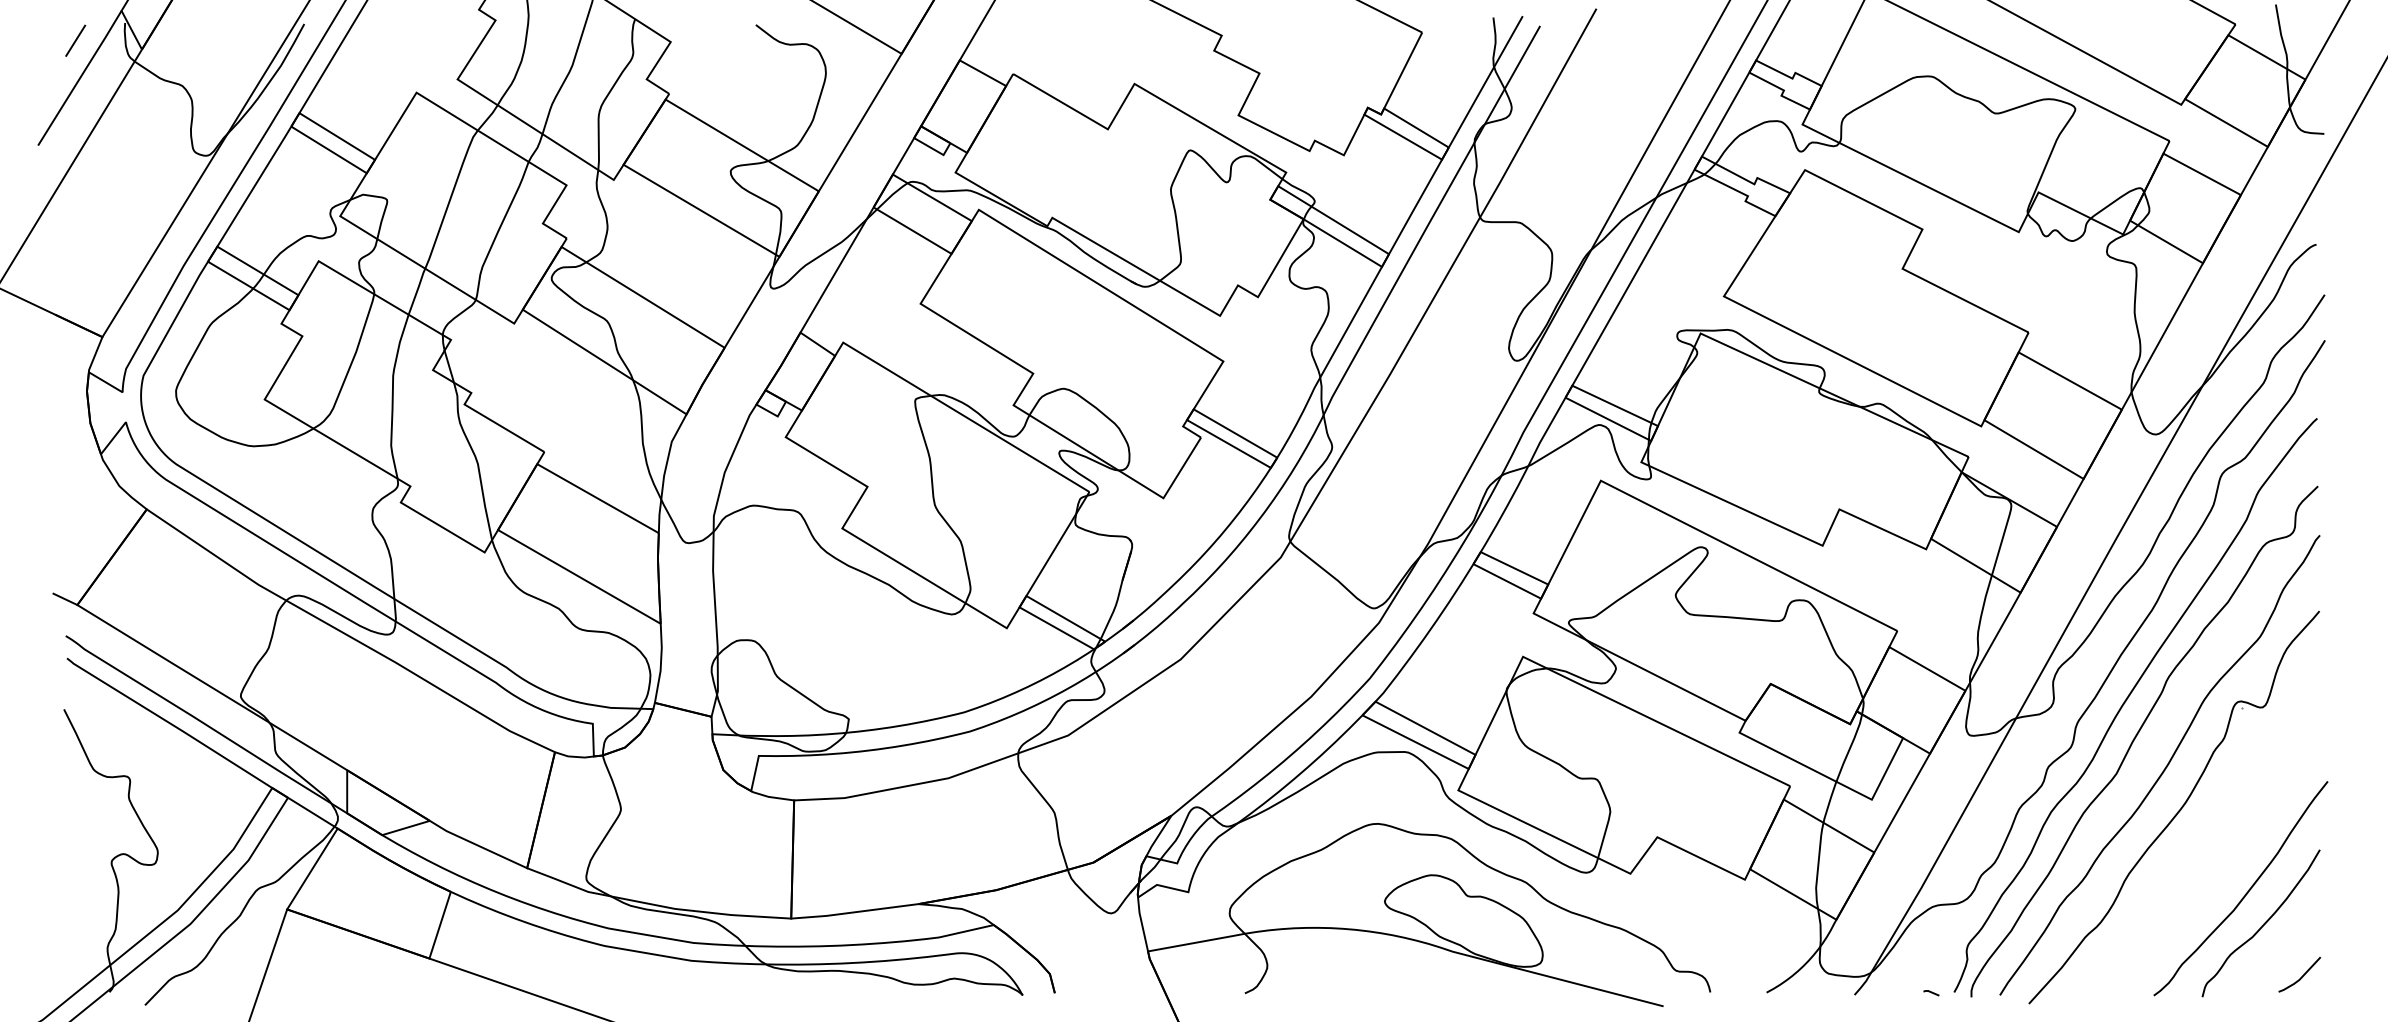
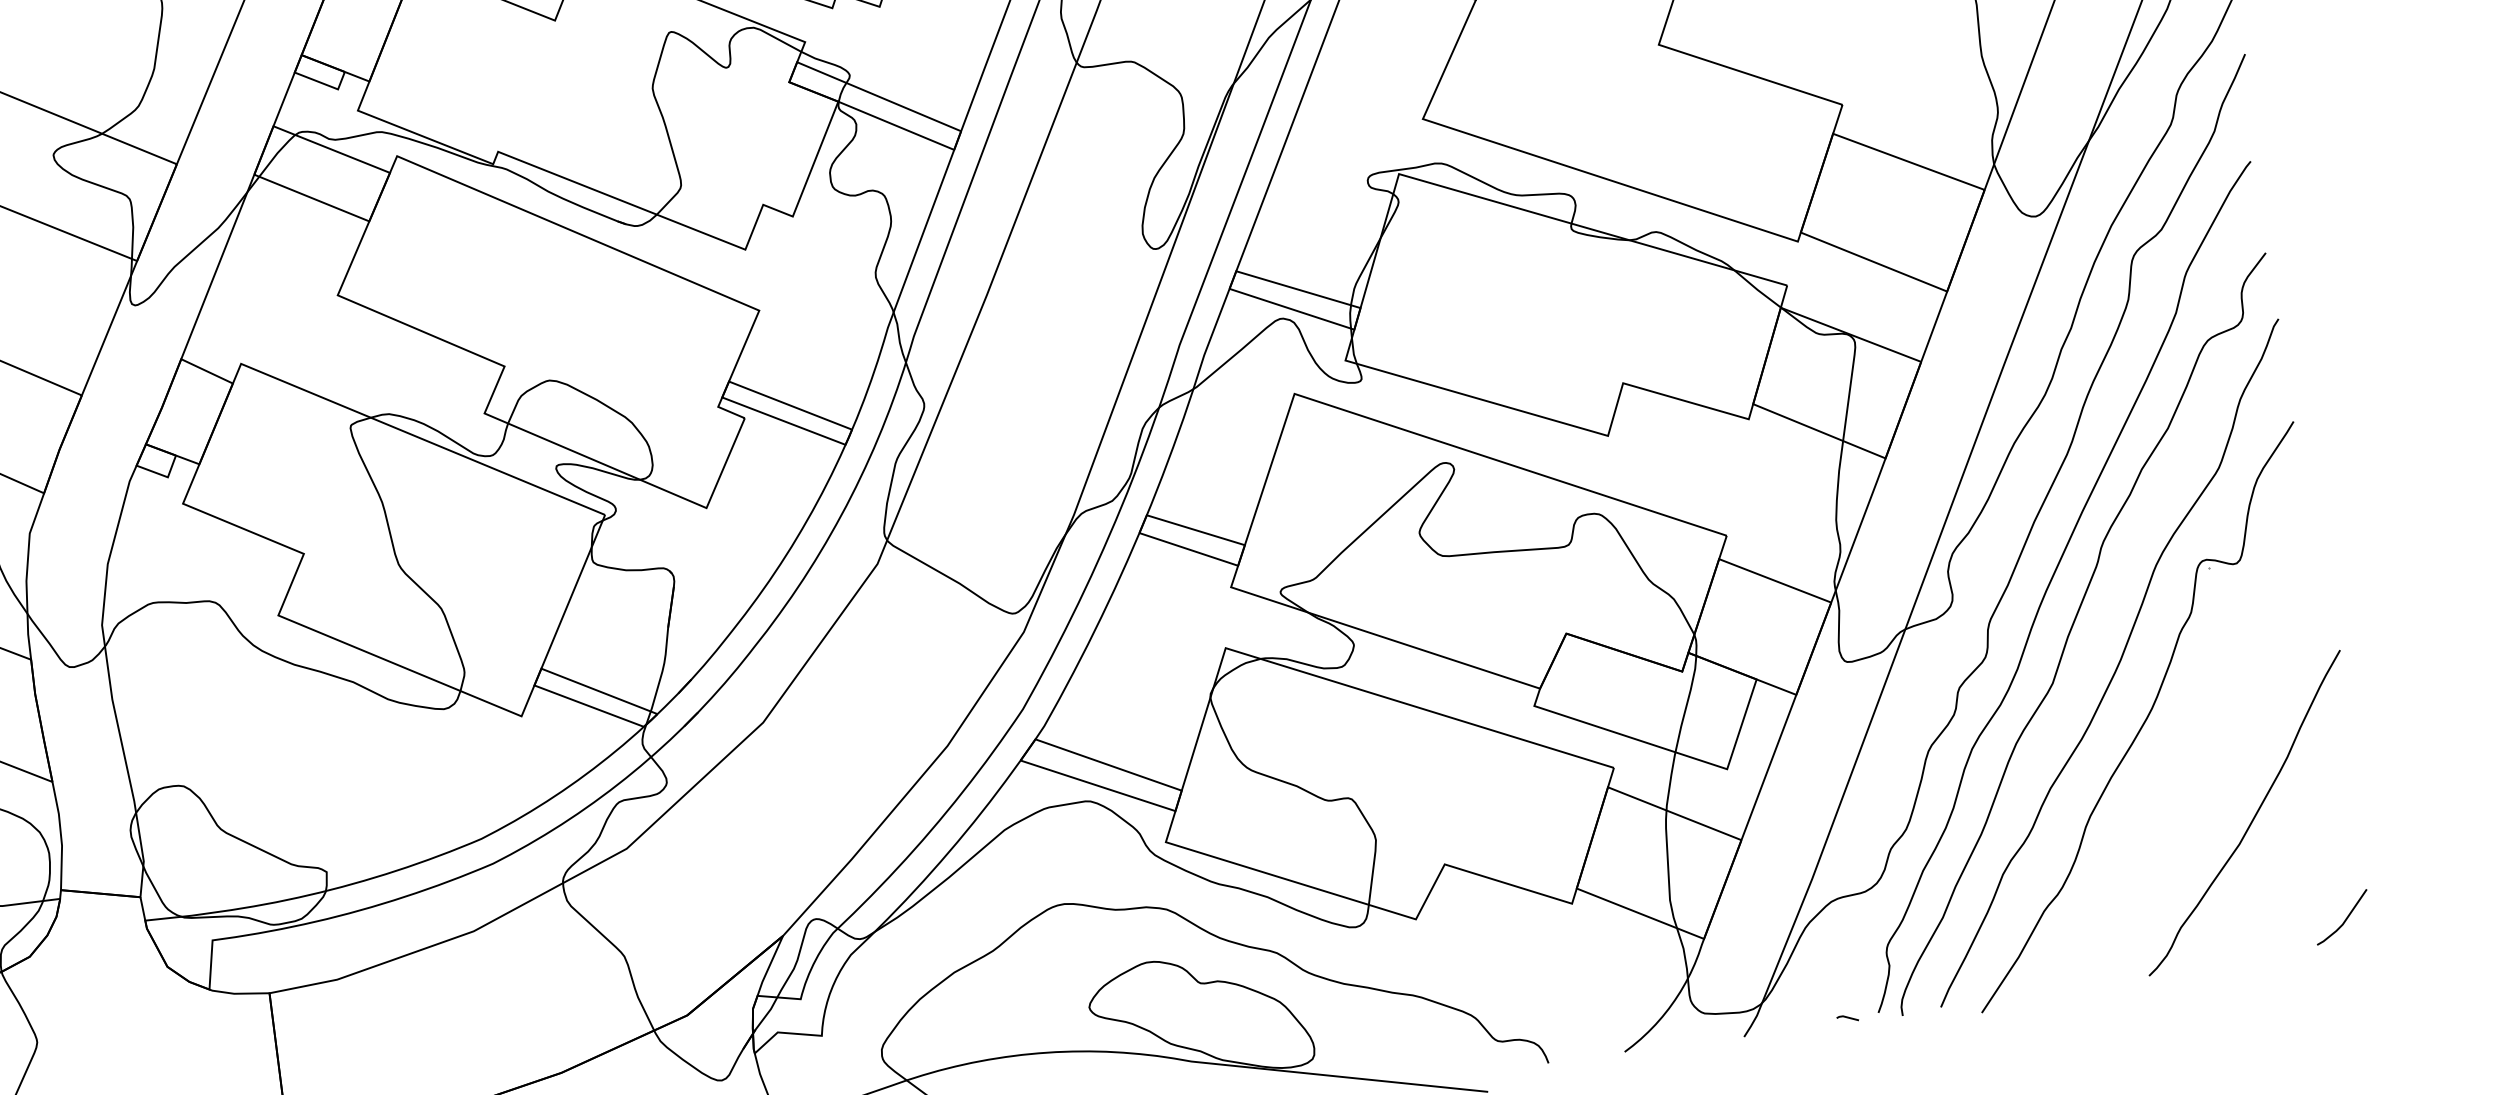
curve: (2262, 924) -> (2281, 857), removed

